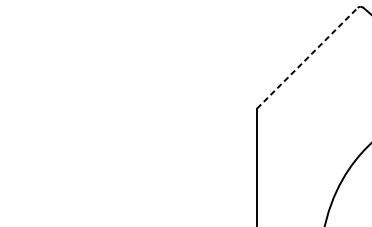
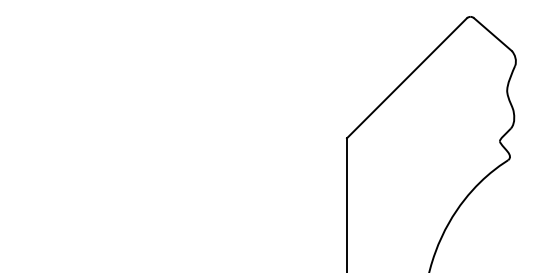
line: (307, 58) -> (407, 78), dashed -> solid

